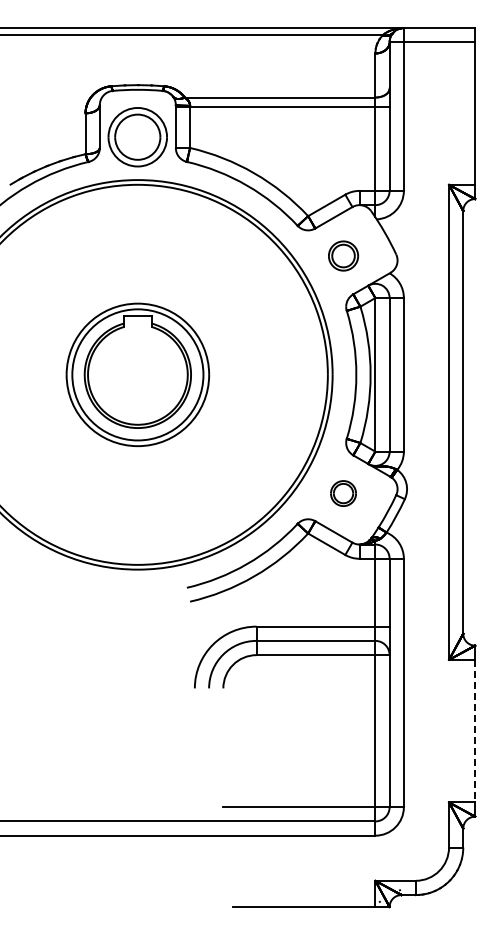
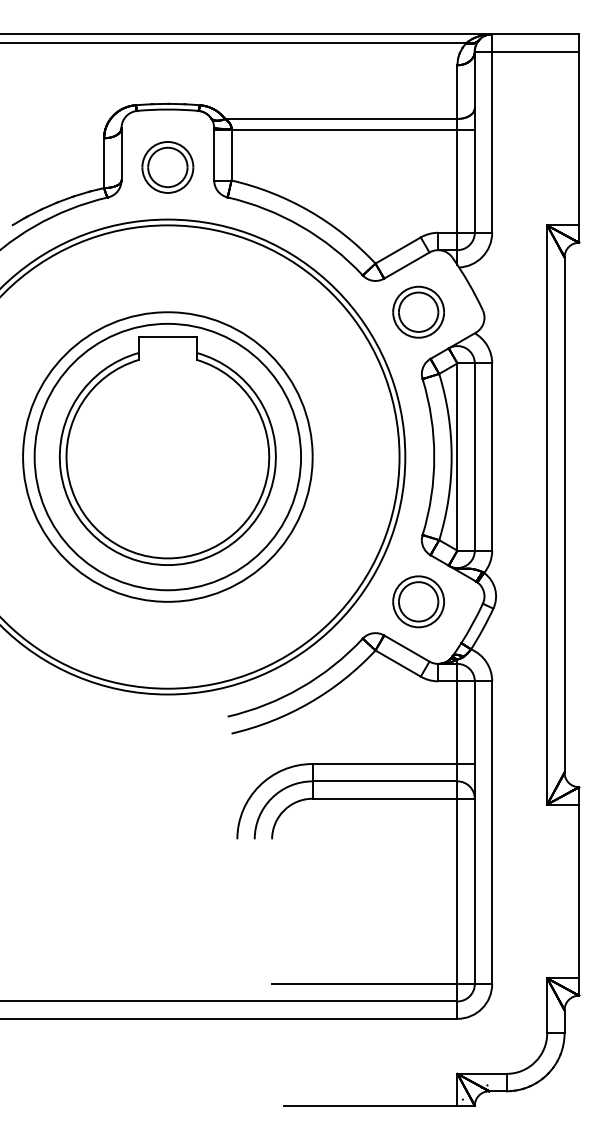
part: (137, 137) -> (167, 167), size x0.71
part: (343, 255) -> (418, 311), size x1.43
part: (137, 374) -> (167, 456), size x1.67
part: (343, 493) -> (418, 601), size x1.67
line: (475, 731) -> (579, 891), dashed -> solid

